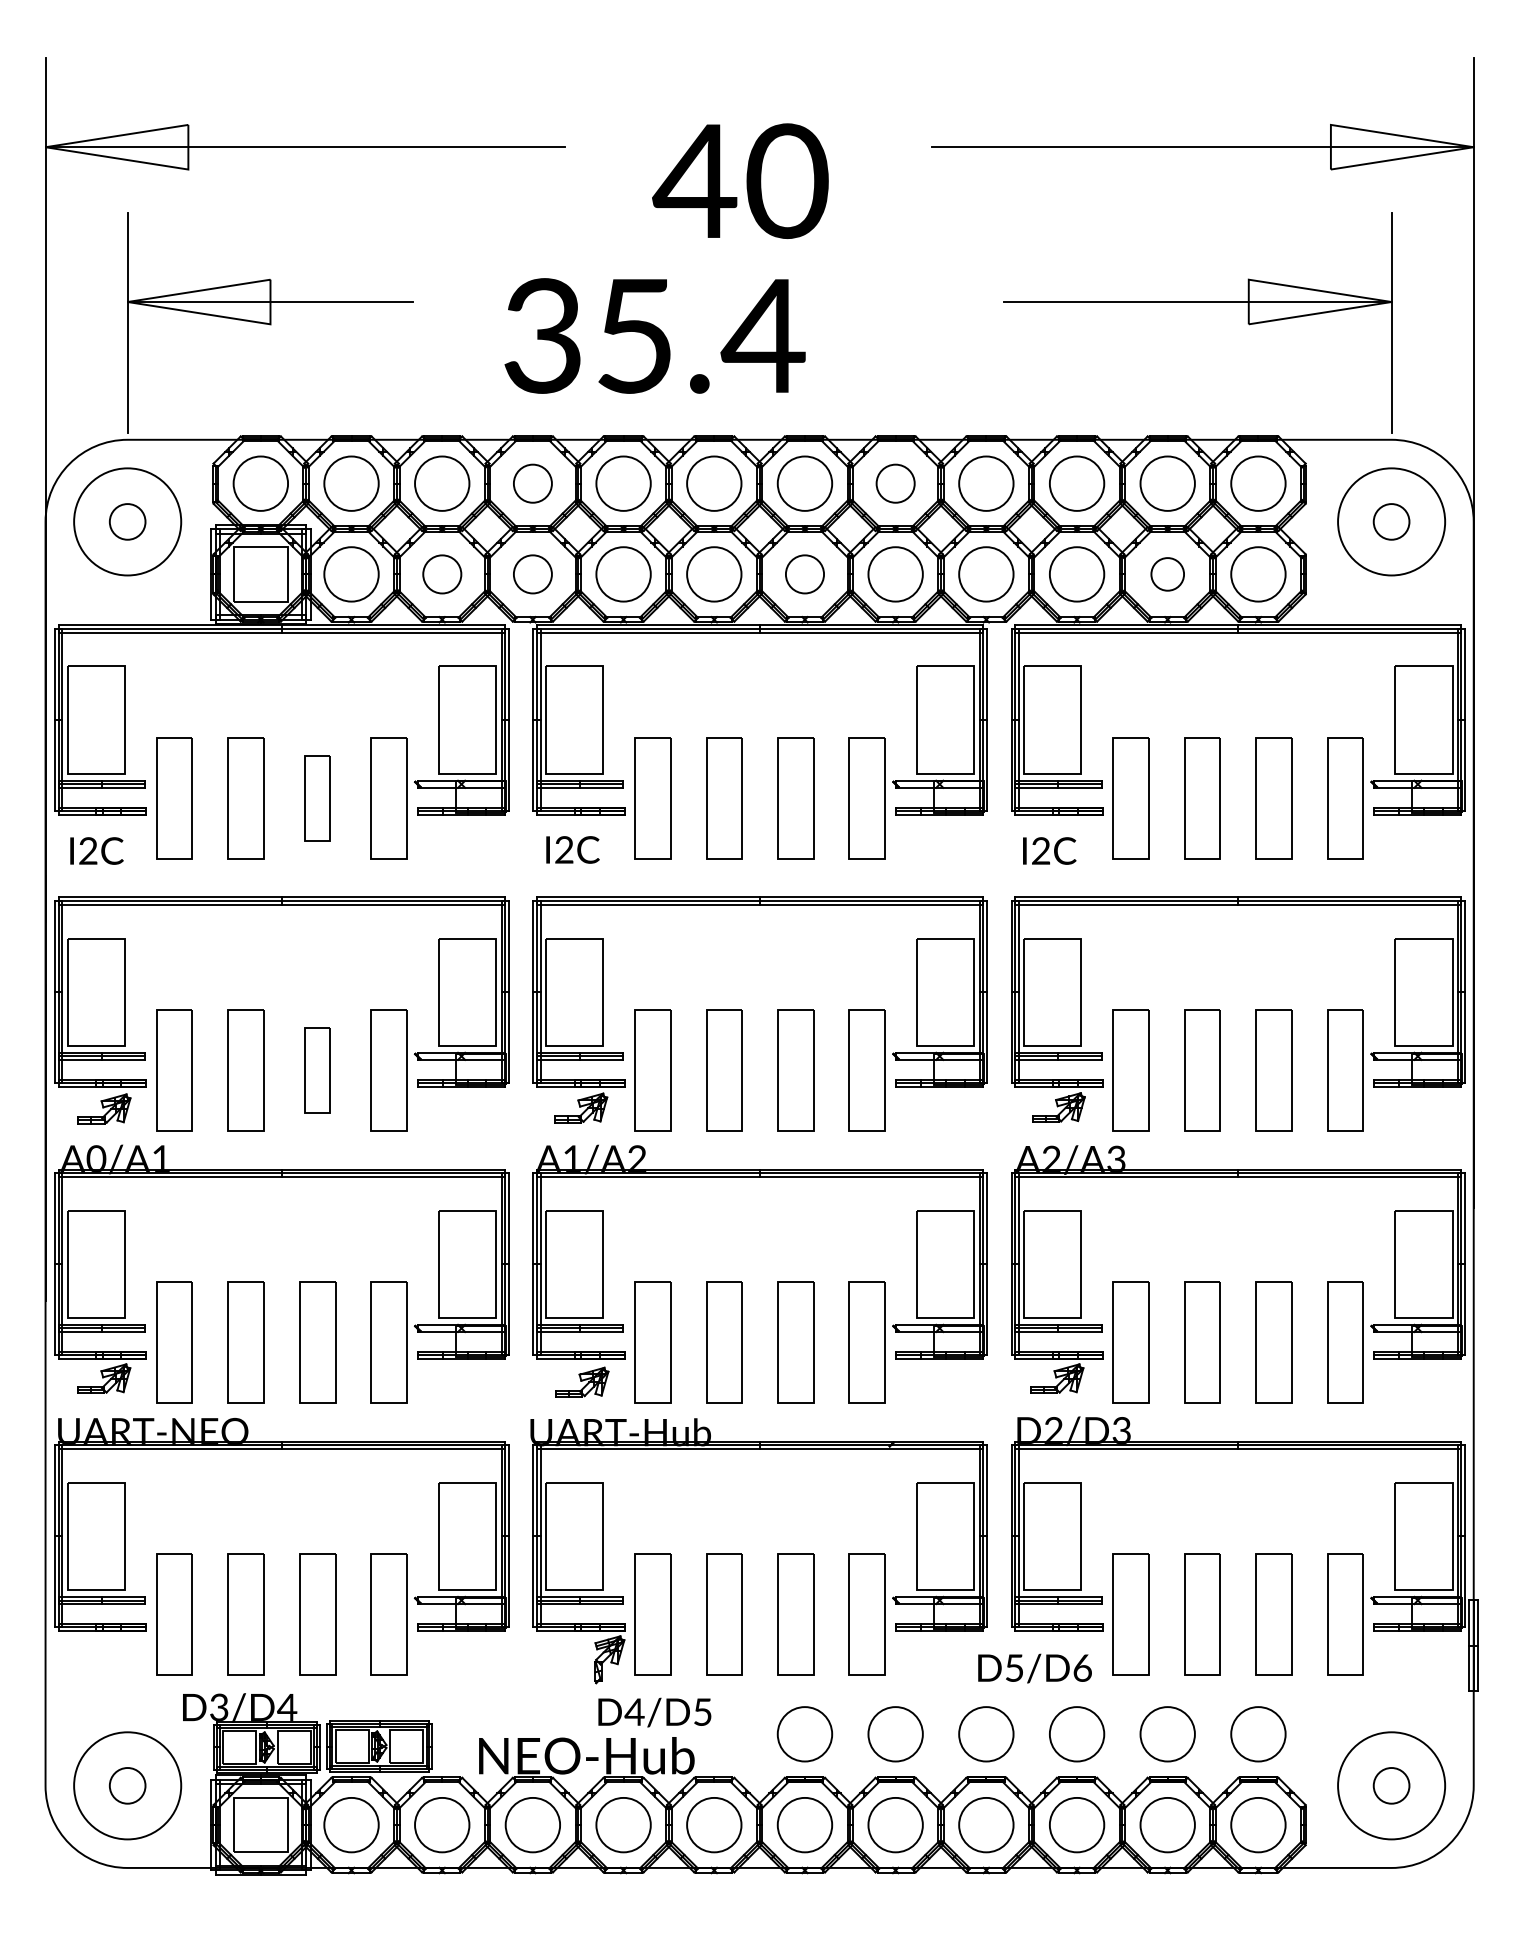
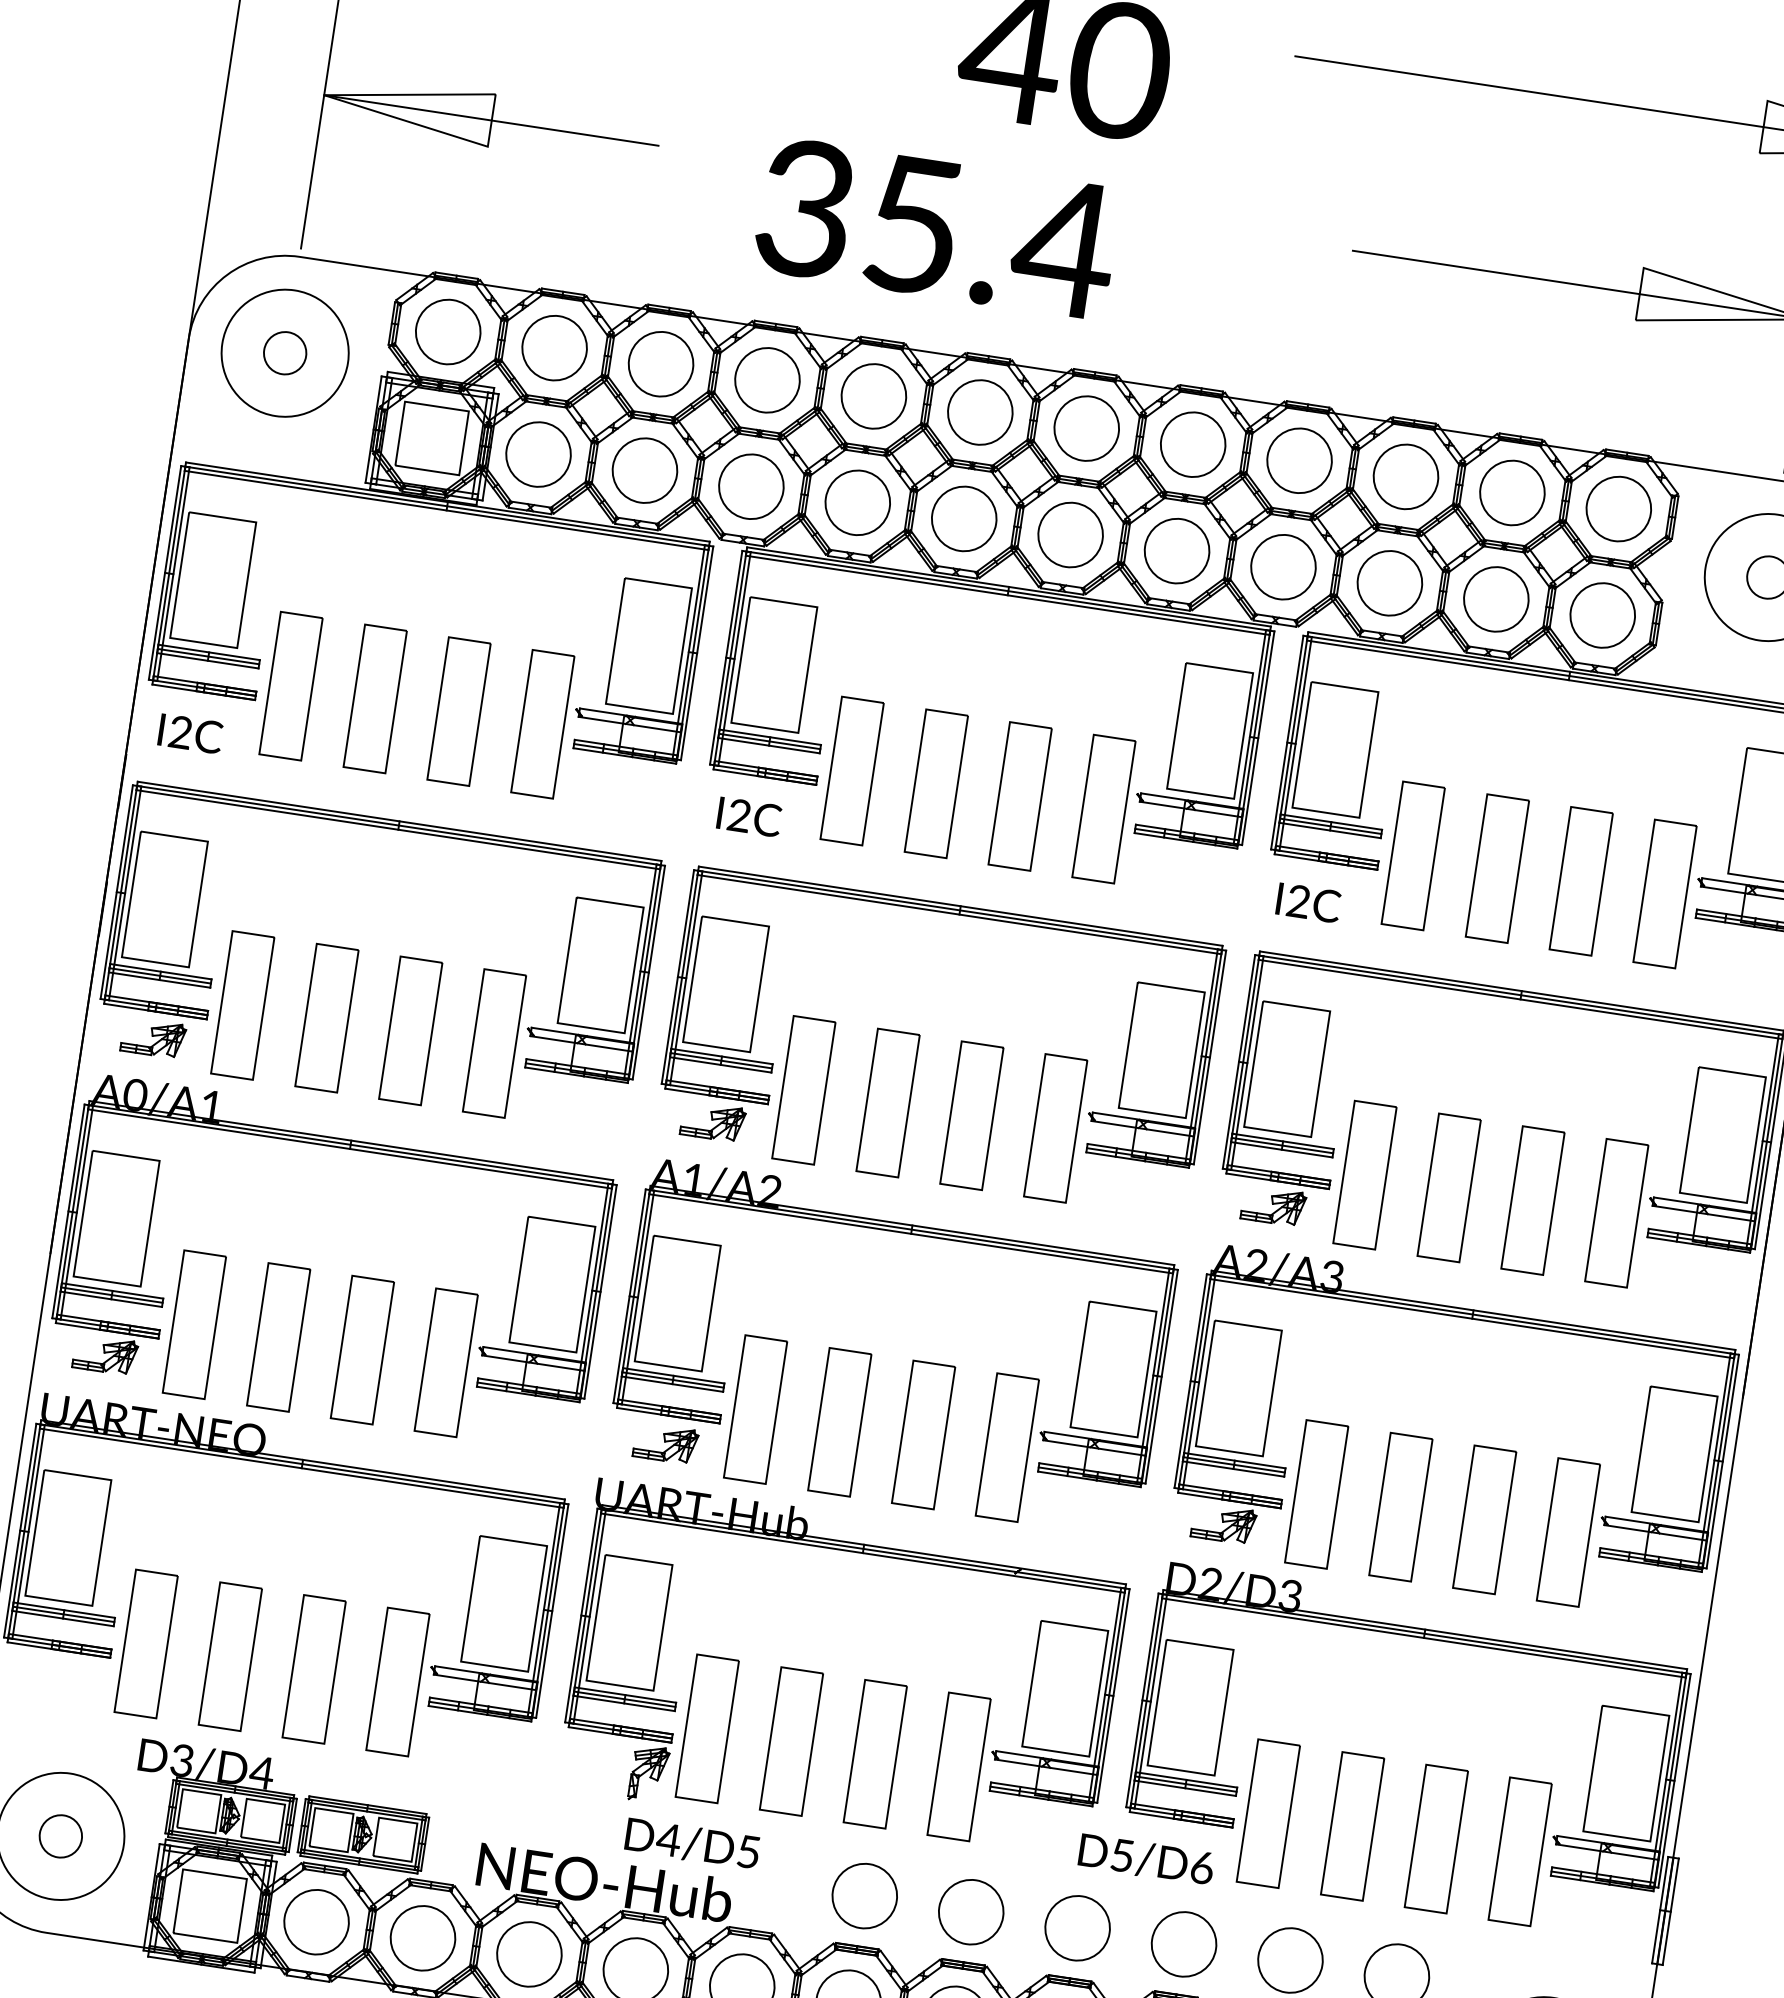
circle: (532, 483) -> (767, 380), size x1.43
circle: (895, 483) -> (1193, 444), size x1.43
circle: (442, 574) -> (645, 470), size x1.43
circle: (532, 574) -> (750, 486), size x1.43
circle: (804, 574) -> (1070, 535), size x1.43
circle: (1167, 574) -> (1496, 599), size x1.67
part: (317, 798) -> (458, 711), size x1.43
part: (317, 1070) -> (410, 1030), size x1.43

